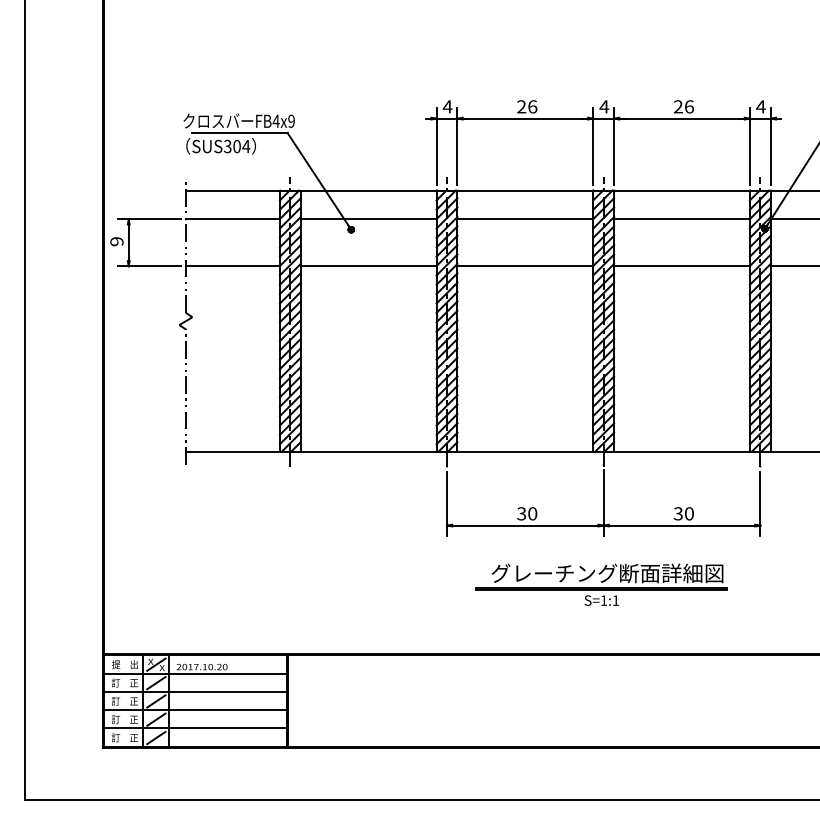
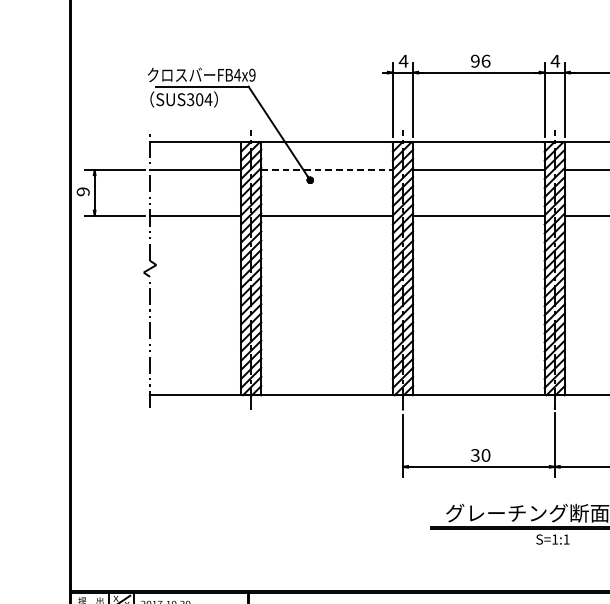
text: (521, 106) -> (475, 60), 26 -> 96
line: (368, 219) -> (326, 170), solid -> dashed

